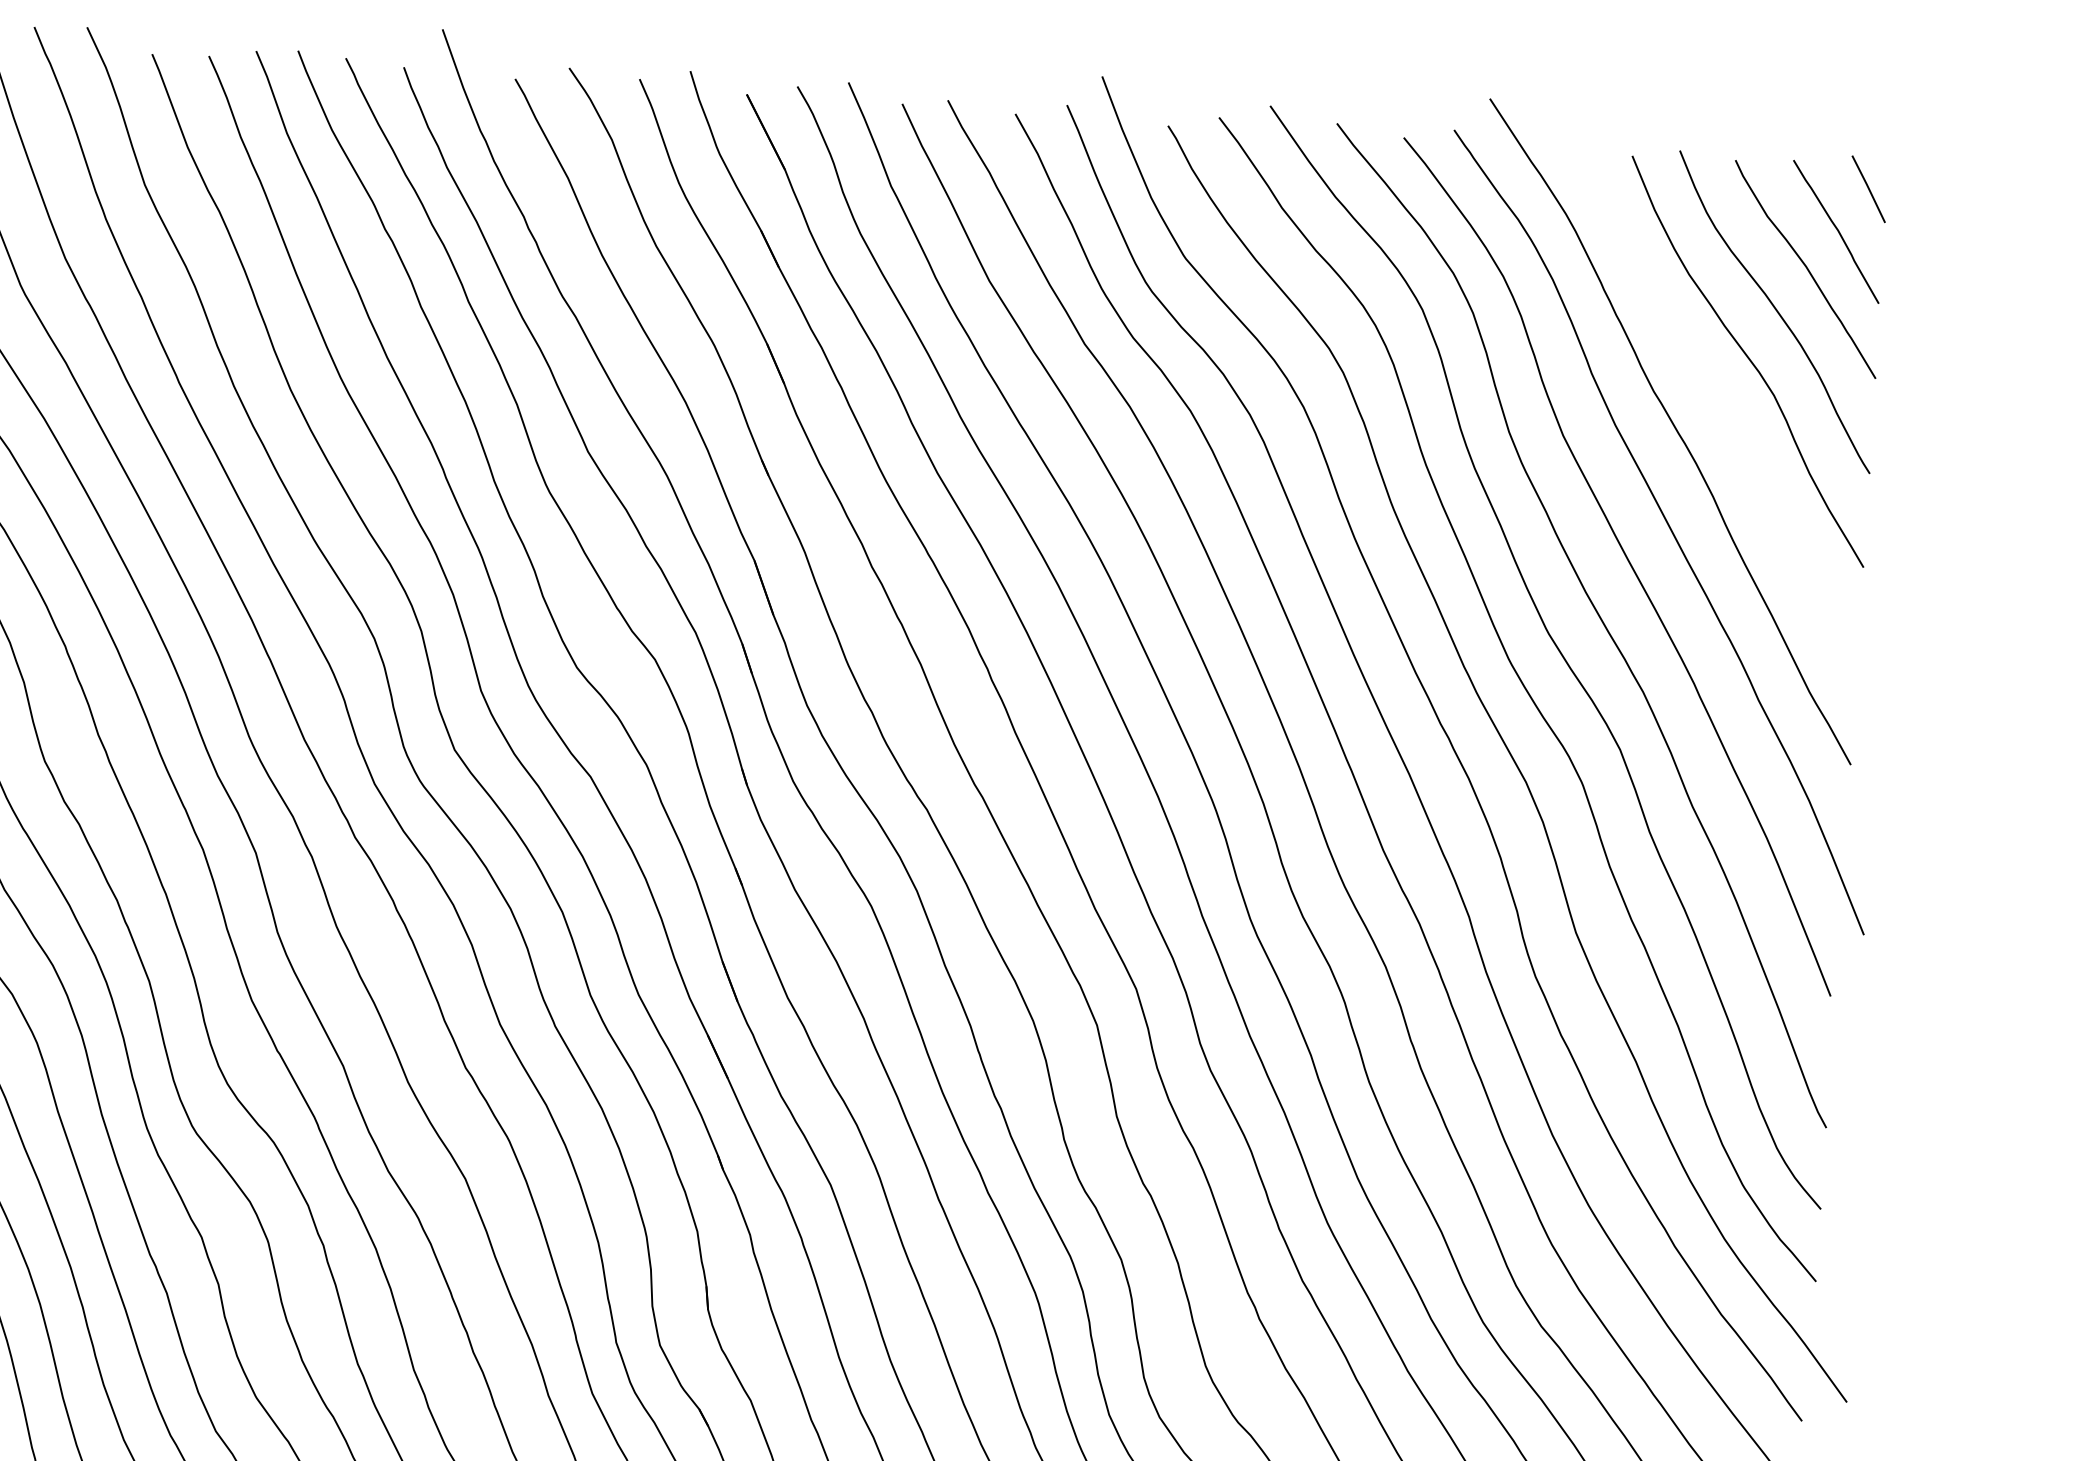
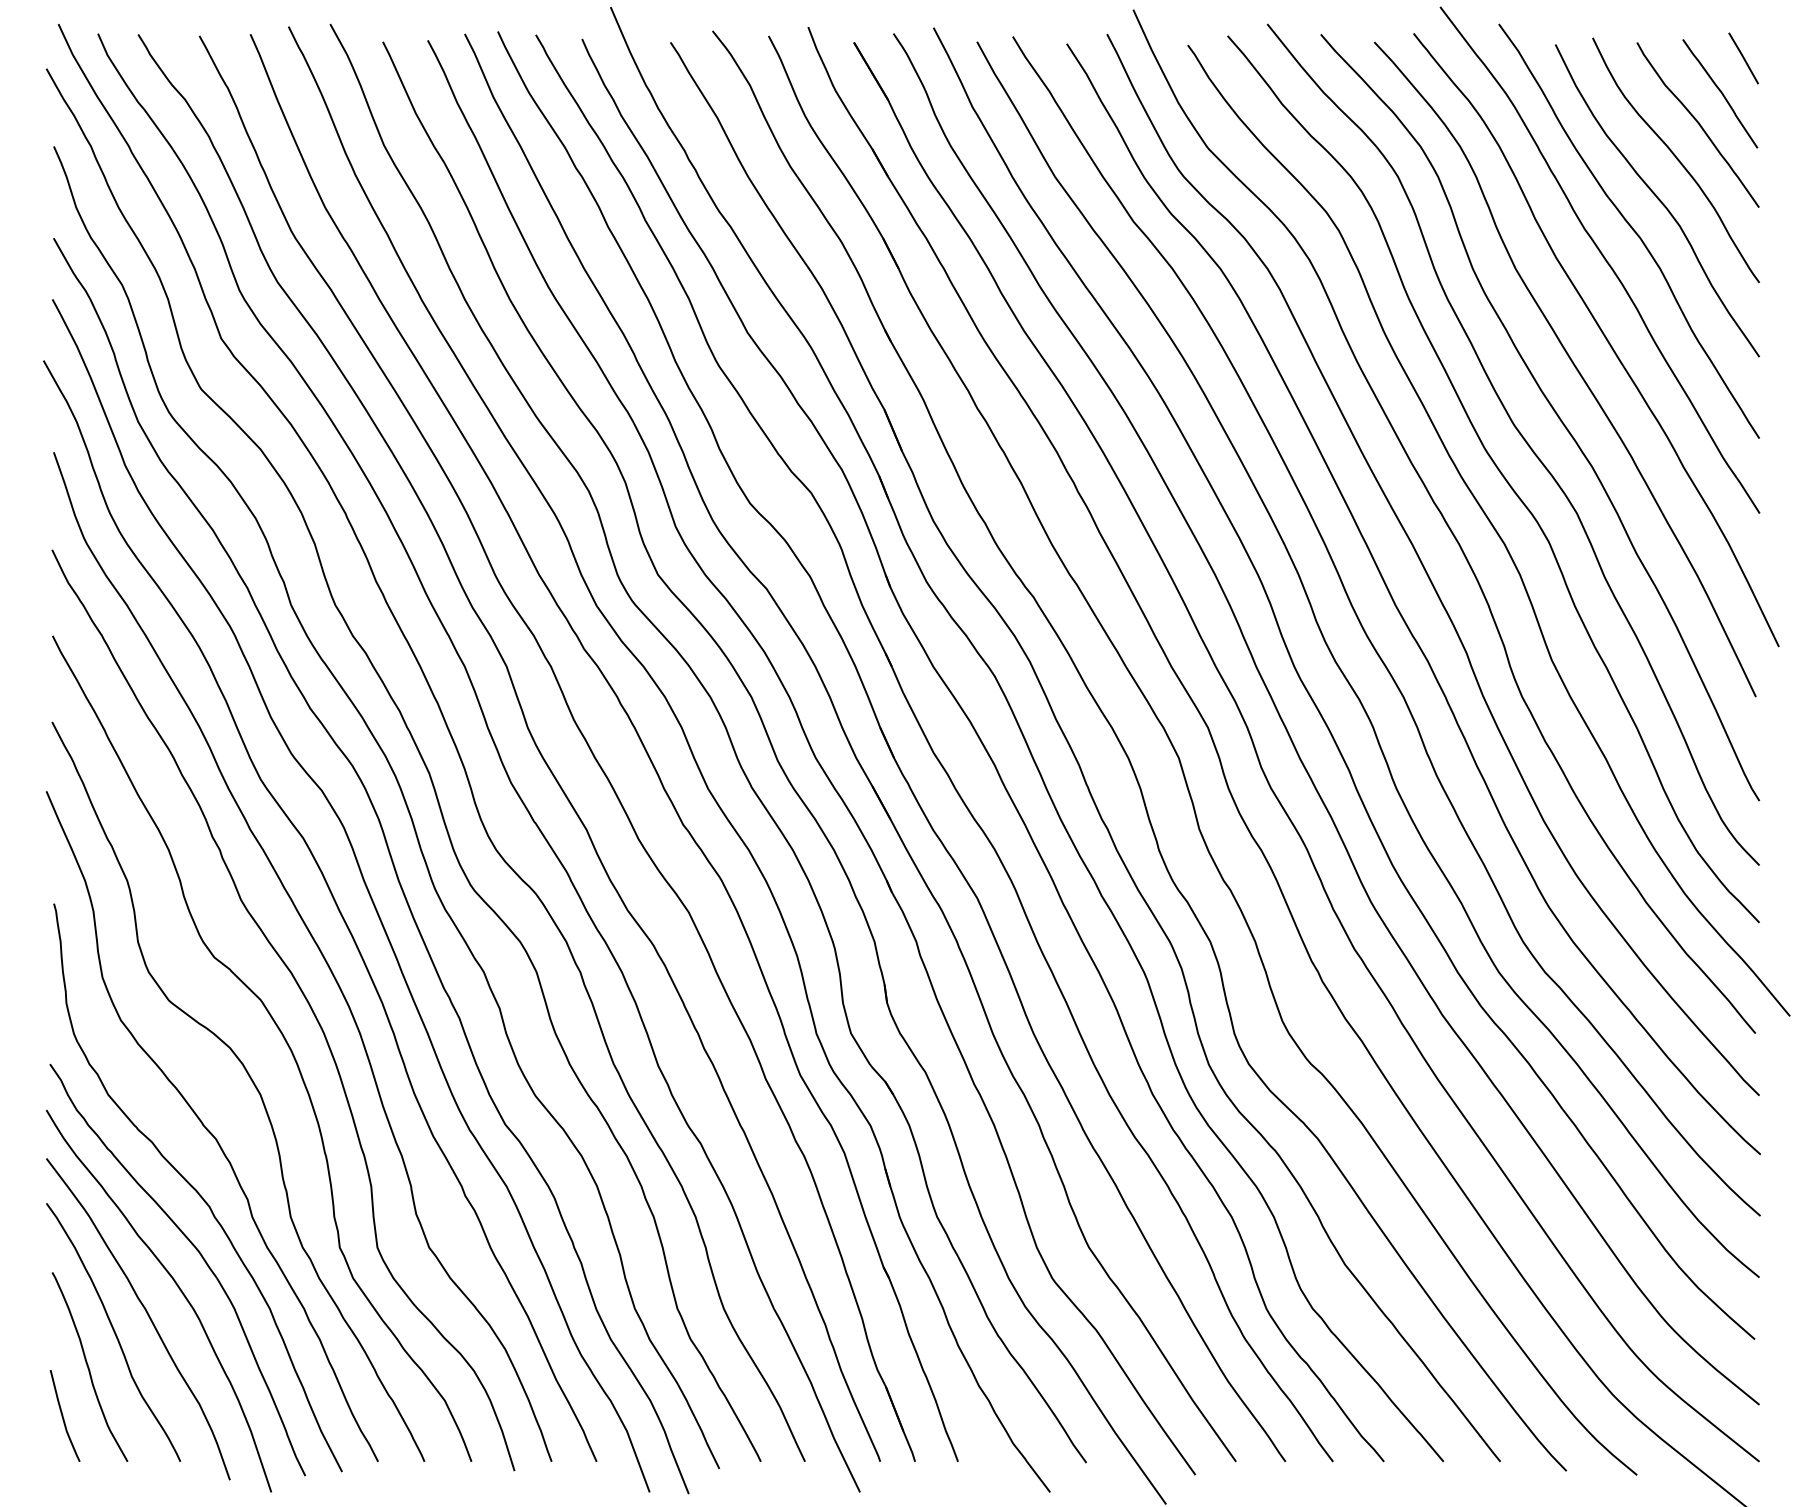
curve: (1711, 393) -> (1630, 227), added

